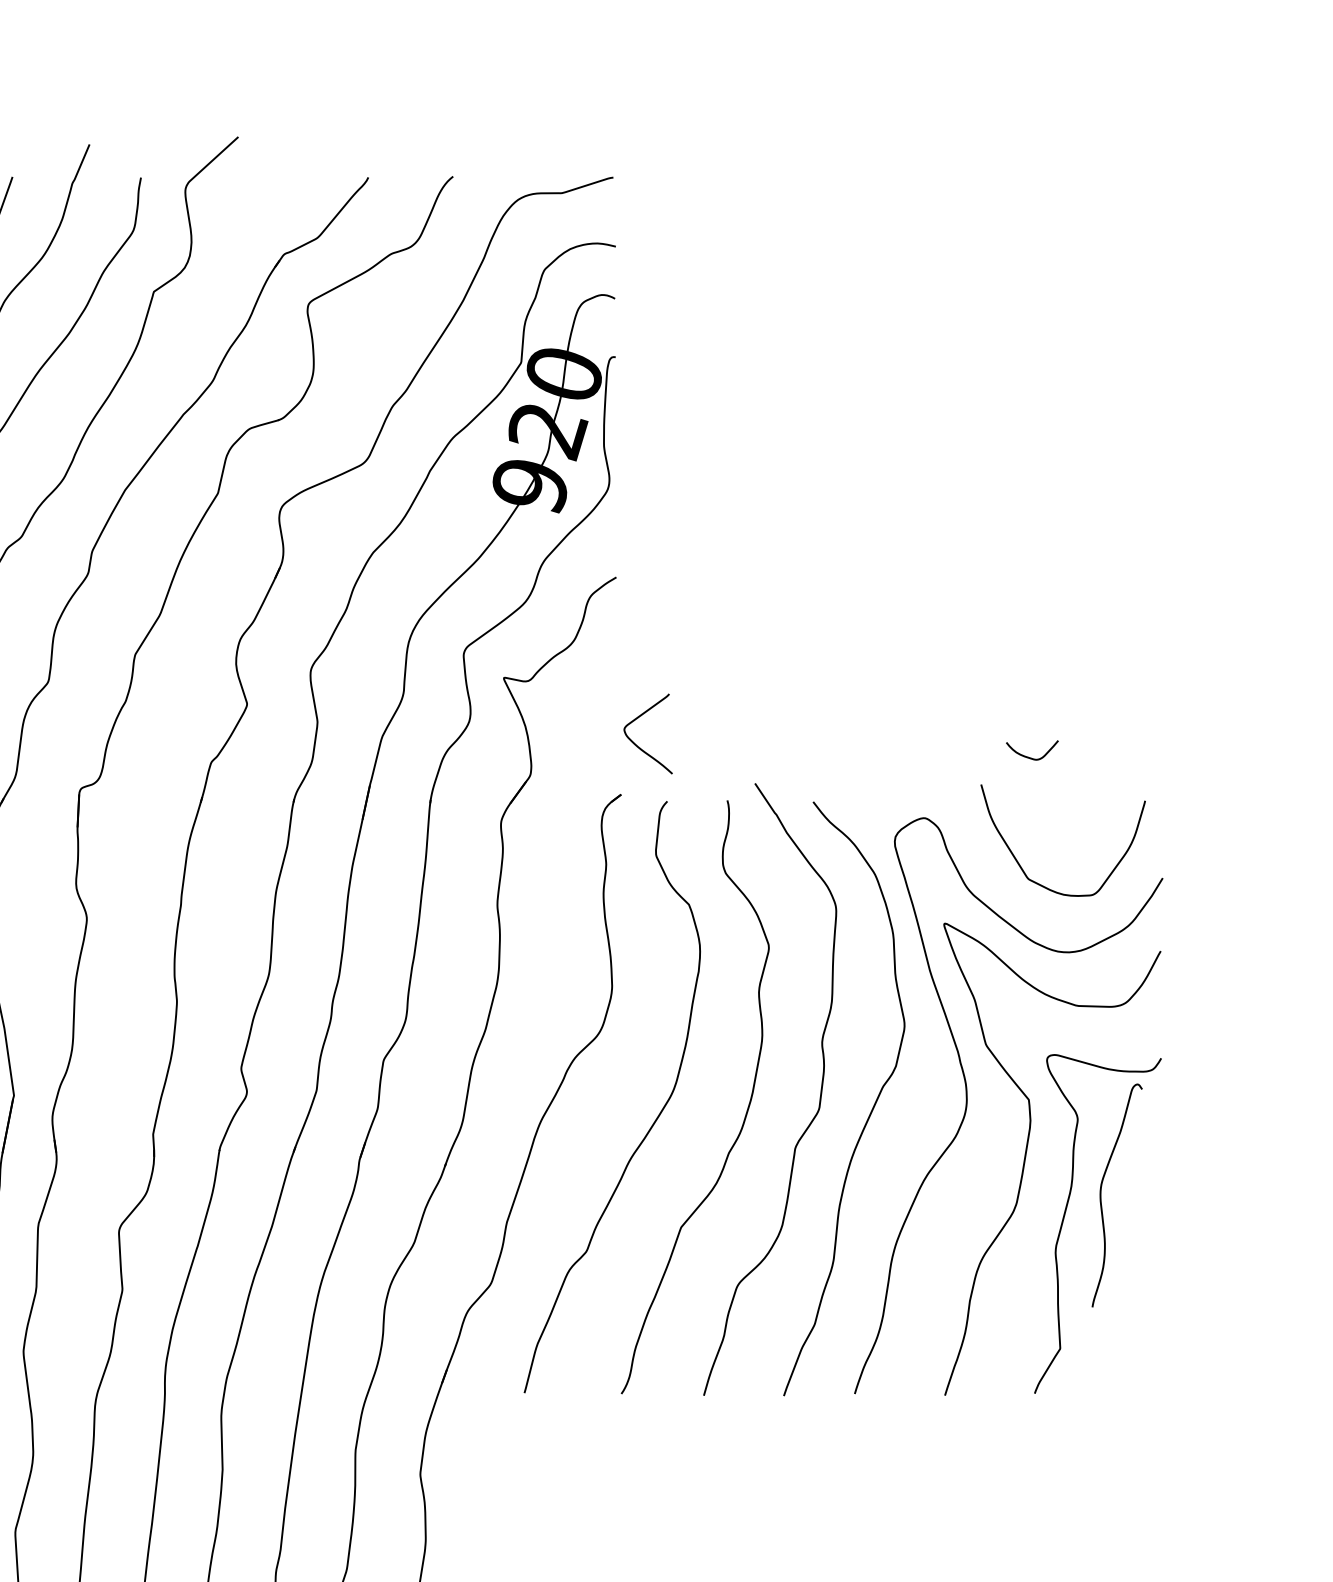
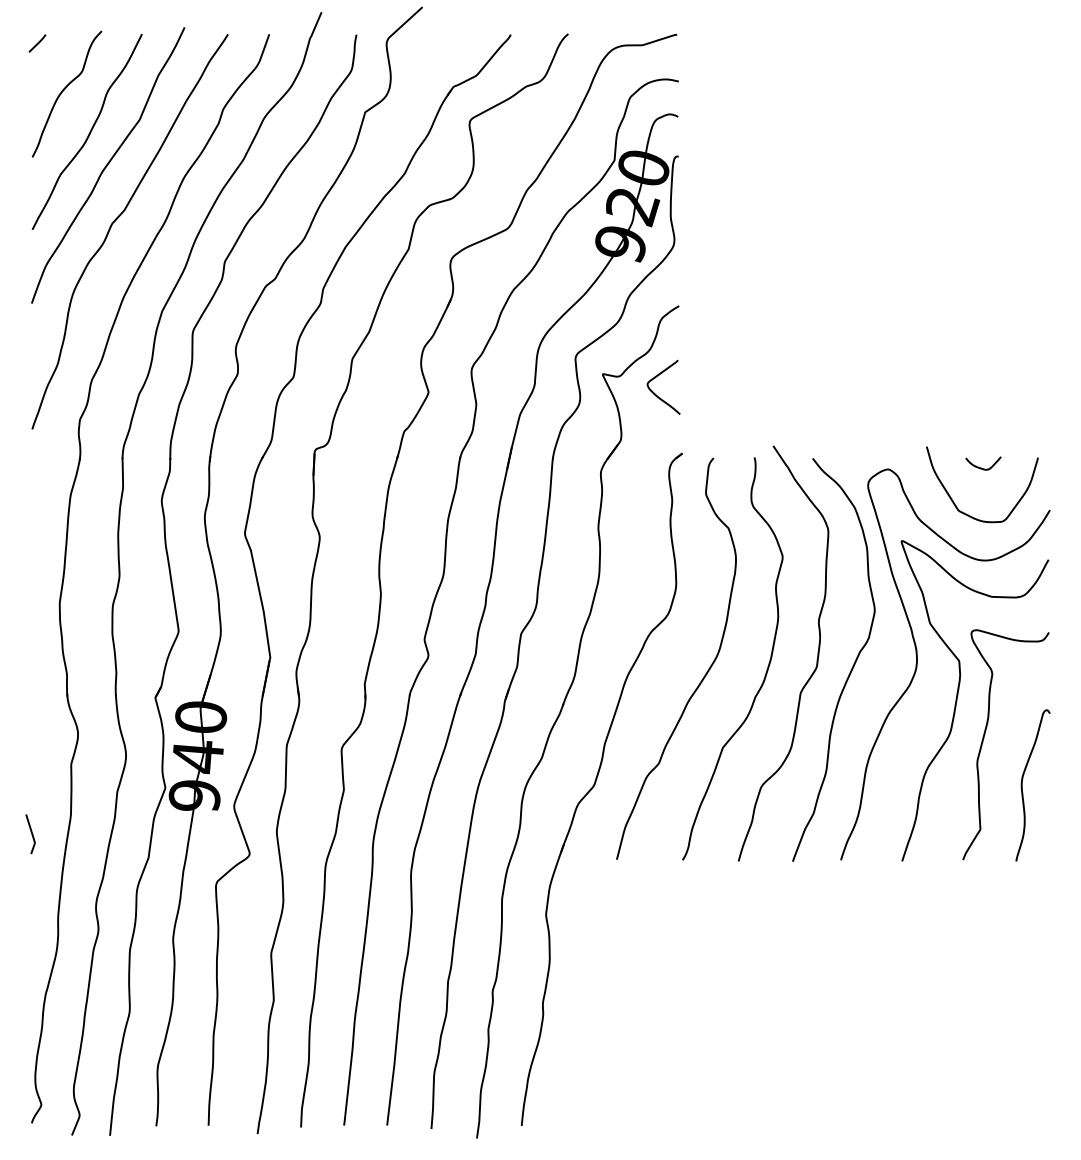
curve: (636, 743) -> (655, 393), moved
curve: (1029, 756) -> (981, 467), moved
curve: (1101, 1195) -> (1022, 785), moved

